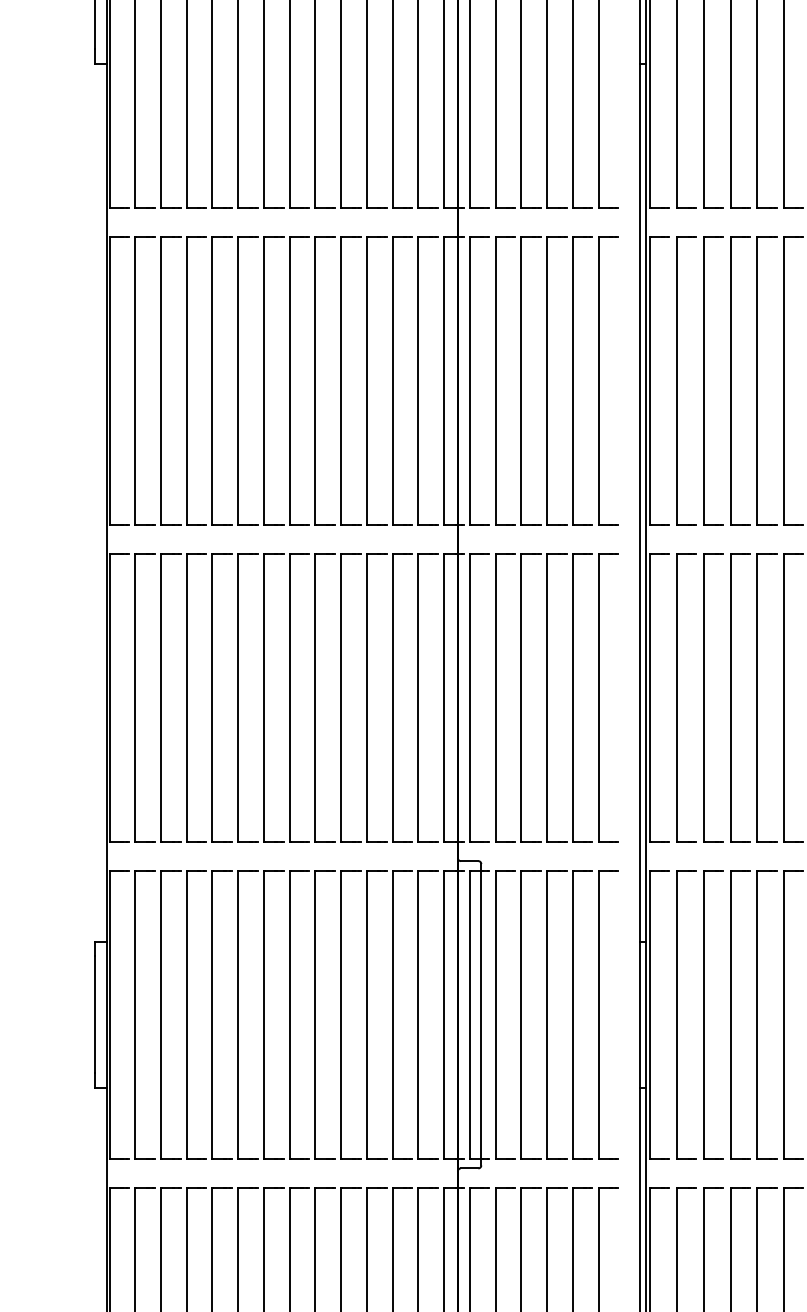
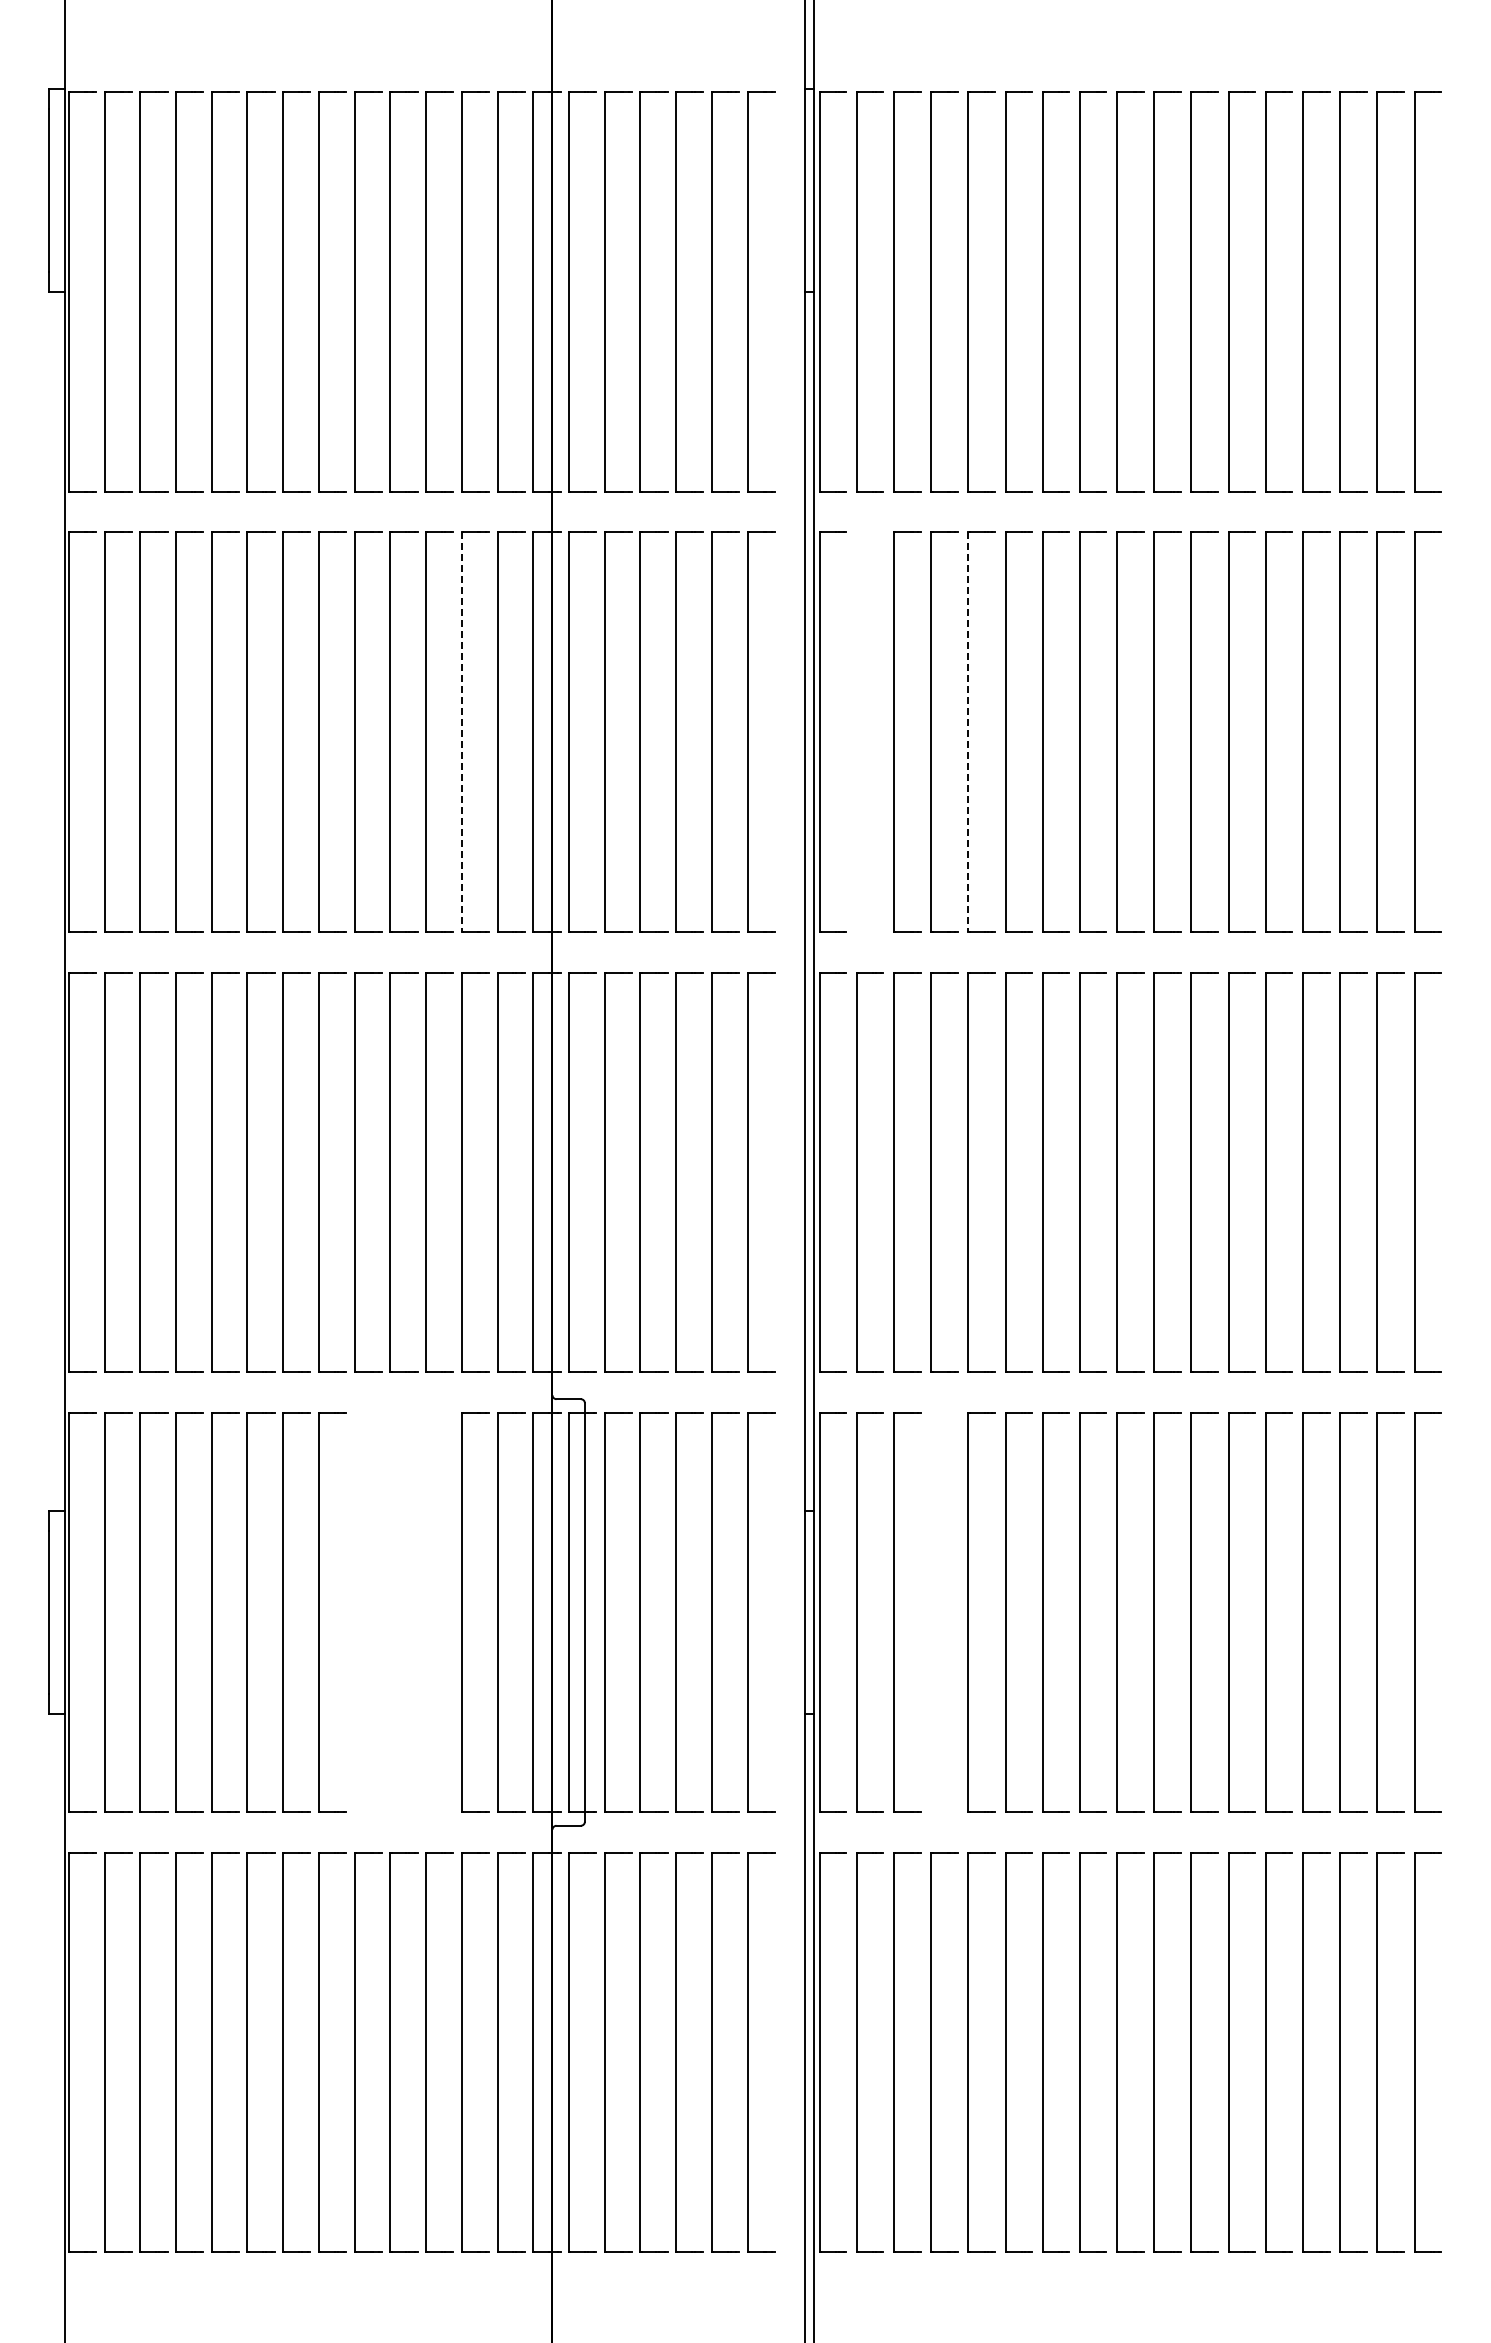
line: (392, 380) -> (461, 732), solid -> dashed
part: (677, 380) -> (857, 731), removed
line: (757, 380) -> (968, 732), solid -> dashed
part: (341, 1014) -> (390, 1612), removed
part: (730, 1014) -> (931, 1612), removed

